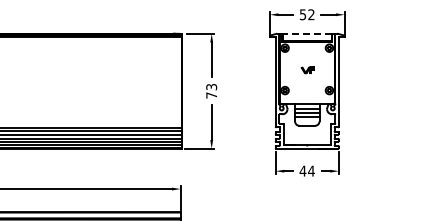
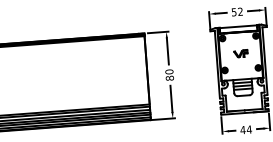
line: (307, 34) -> (238, 26), dashed -> solid
part: (307, 69) -> (240, 53), size x1.43
text: (211, 90) -> (169, 74), 73 -> 80

